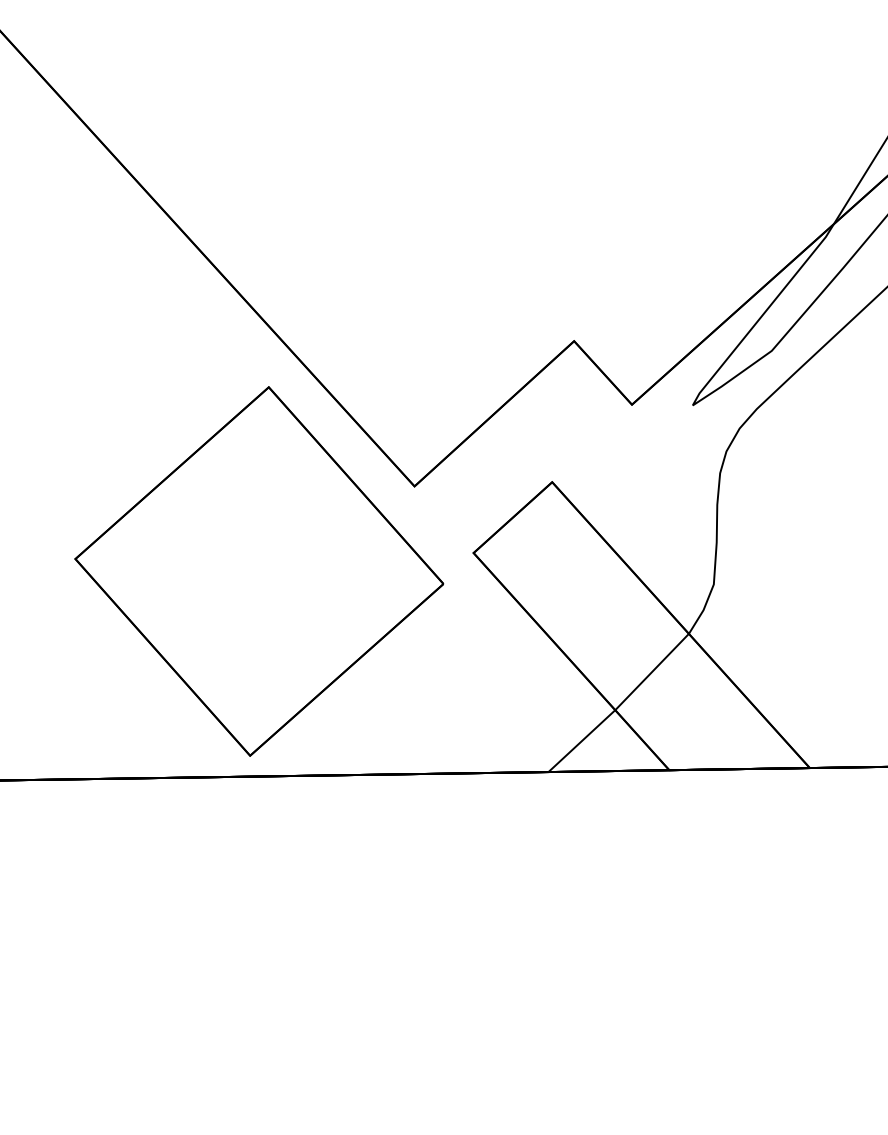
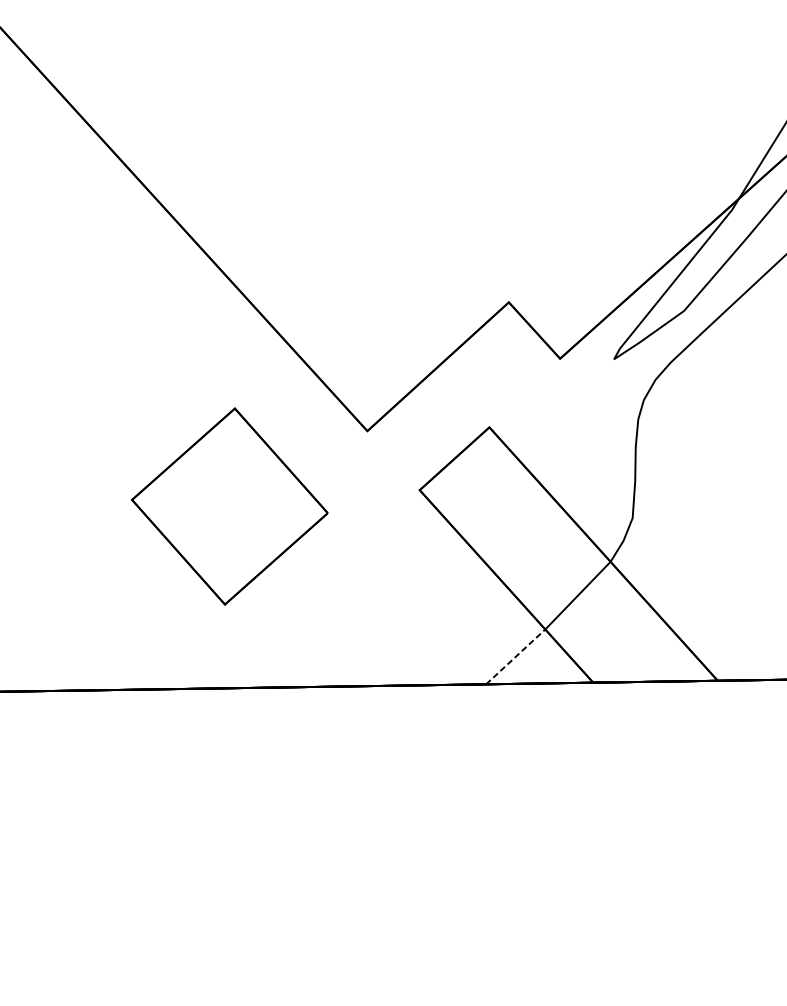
part: (259, 571) -> (229, 506), size x0.6
line: (581, 741) -> (515, 657), solid -> dashed

